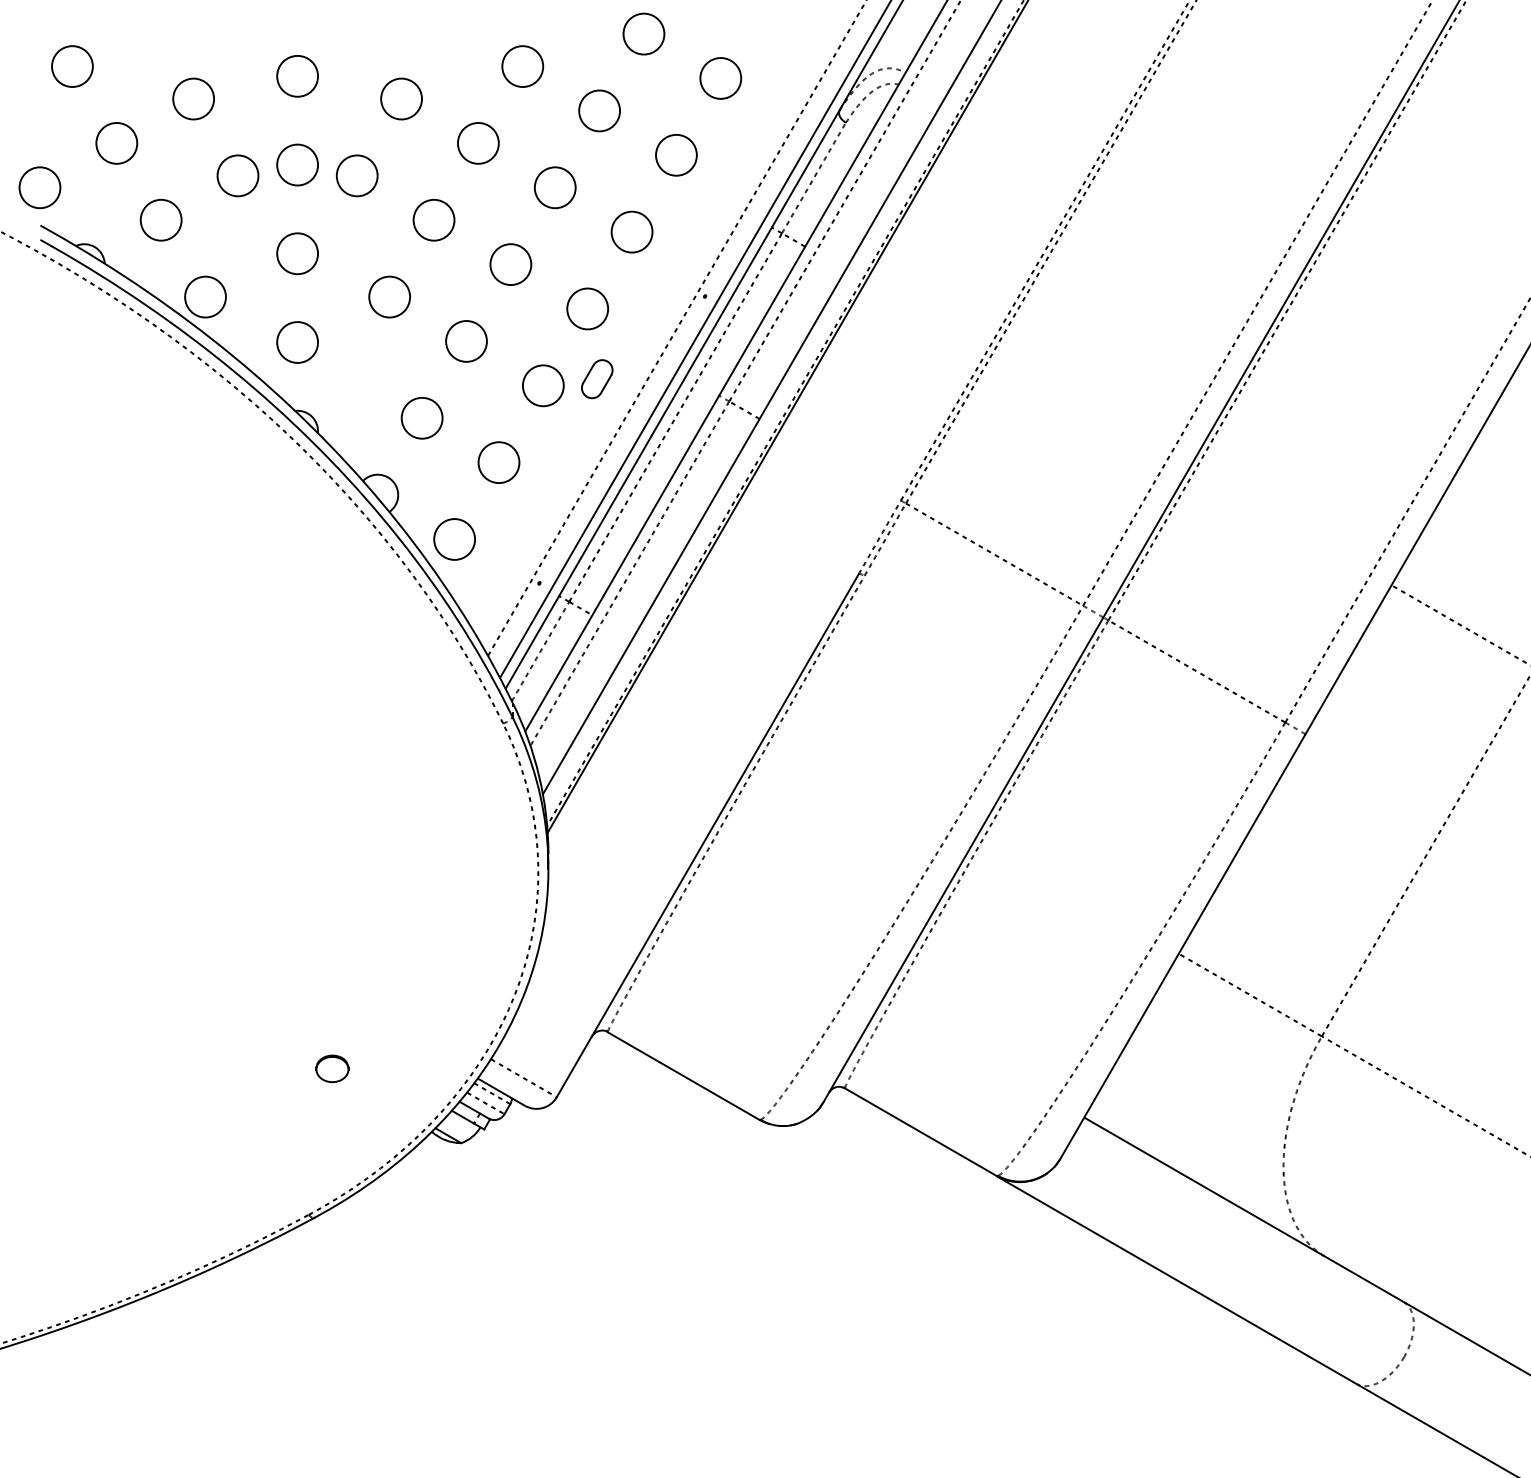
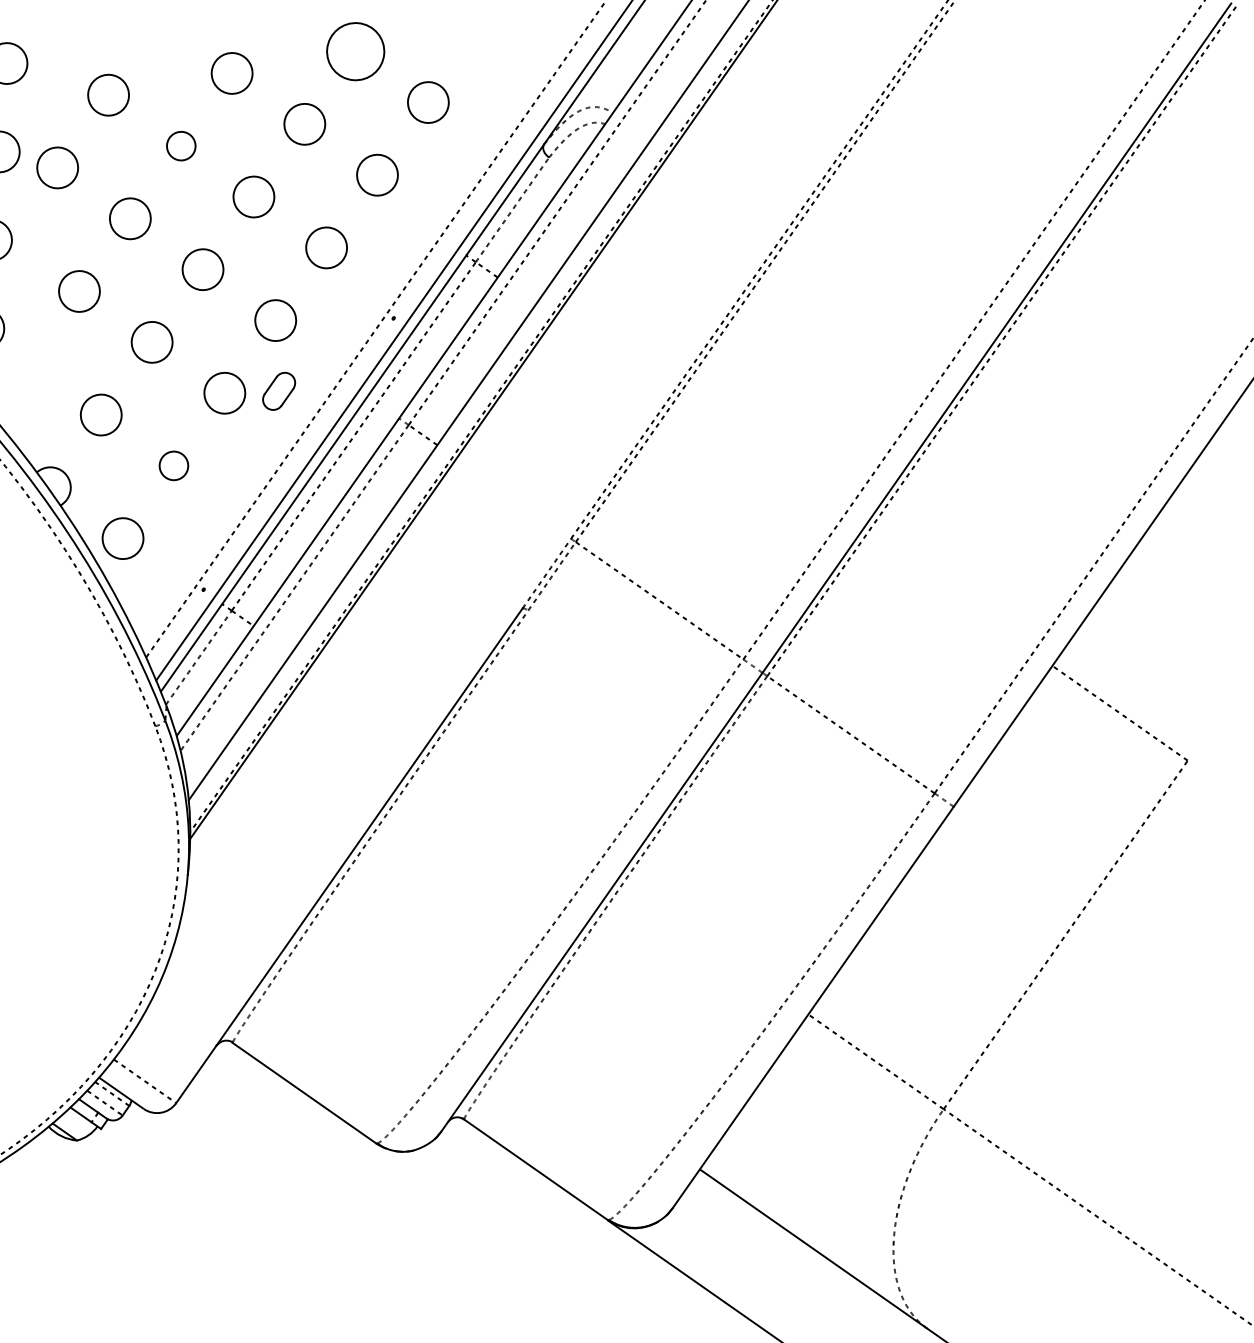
circle: (643, 33) -> (355, 51), size x1.4
circle: (478, 143) -> (181, 146), size x0.7
circle: (498, 462) -> (173, 465), size x0.7

